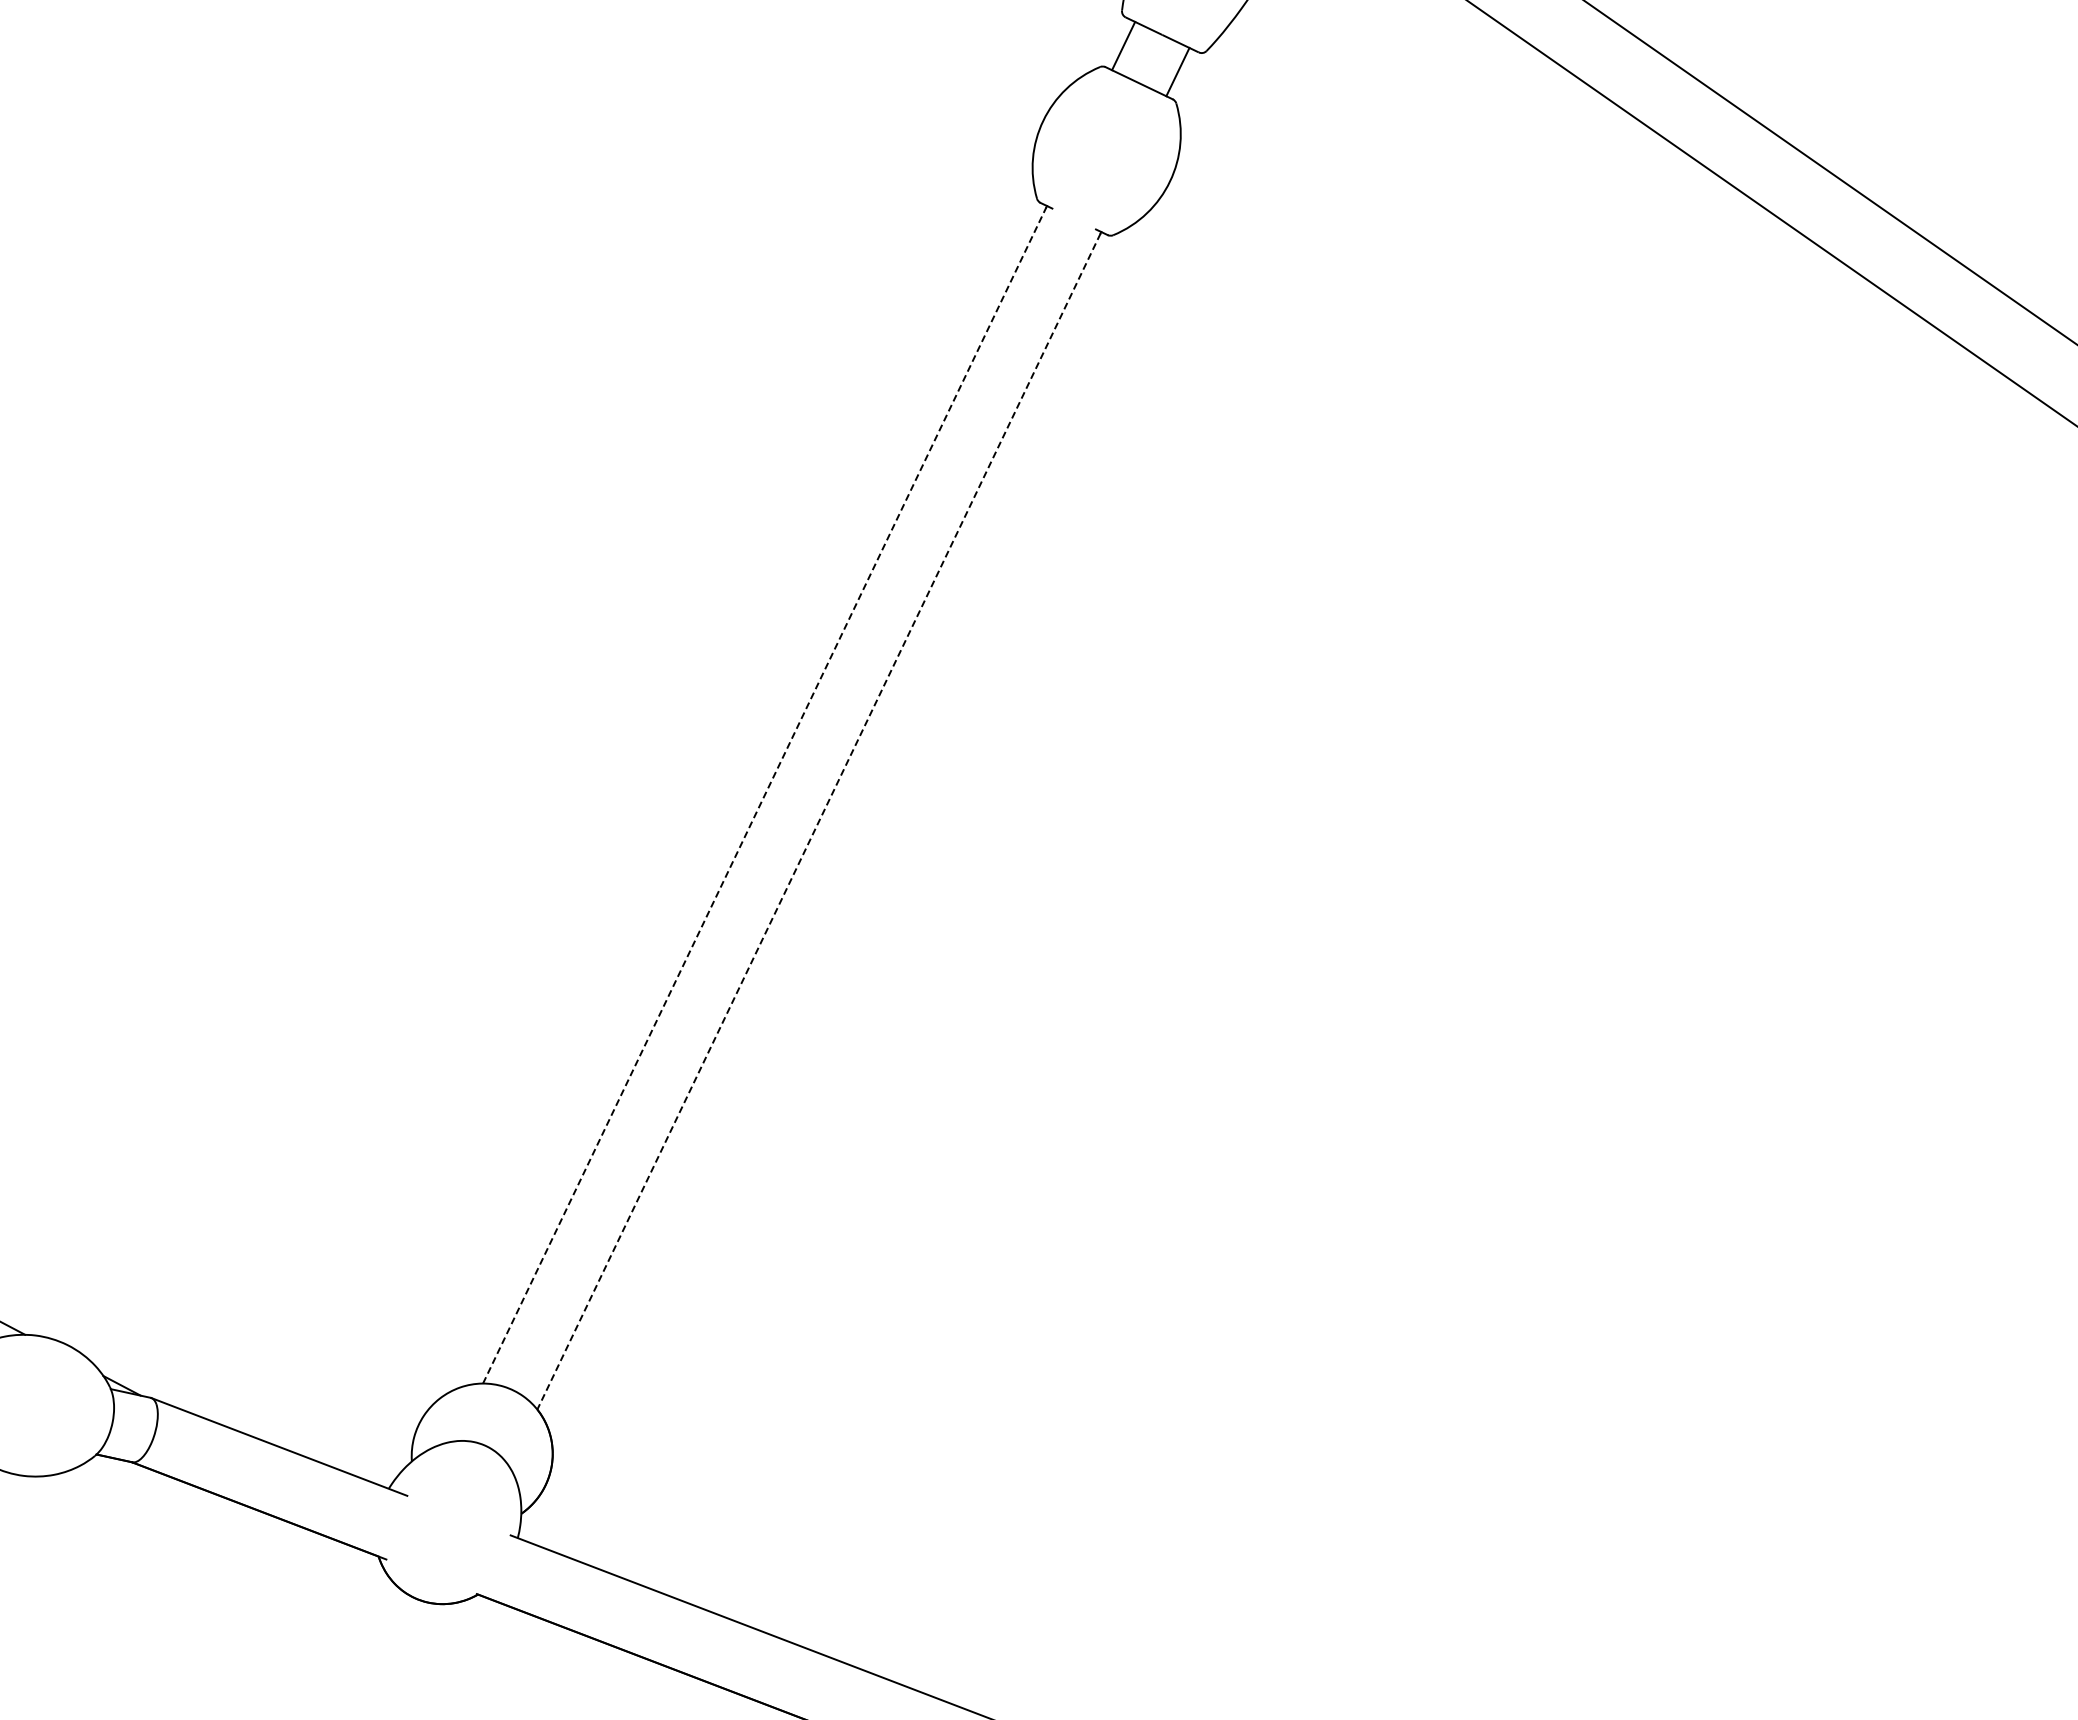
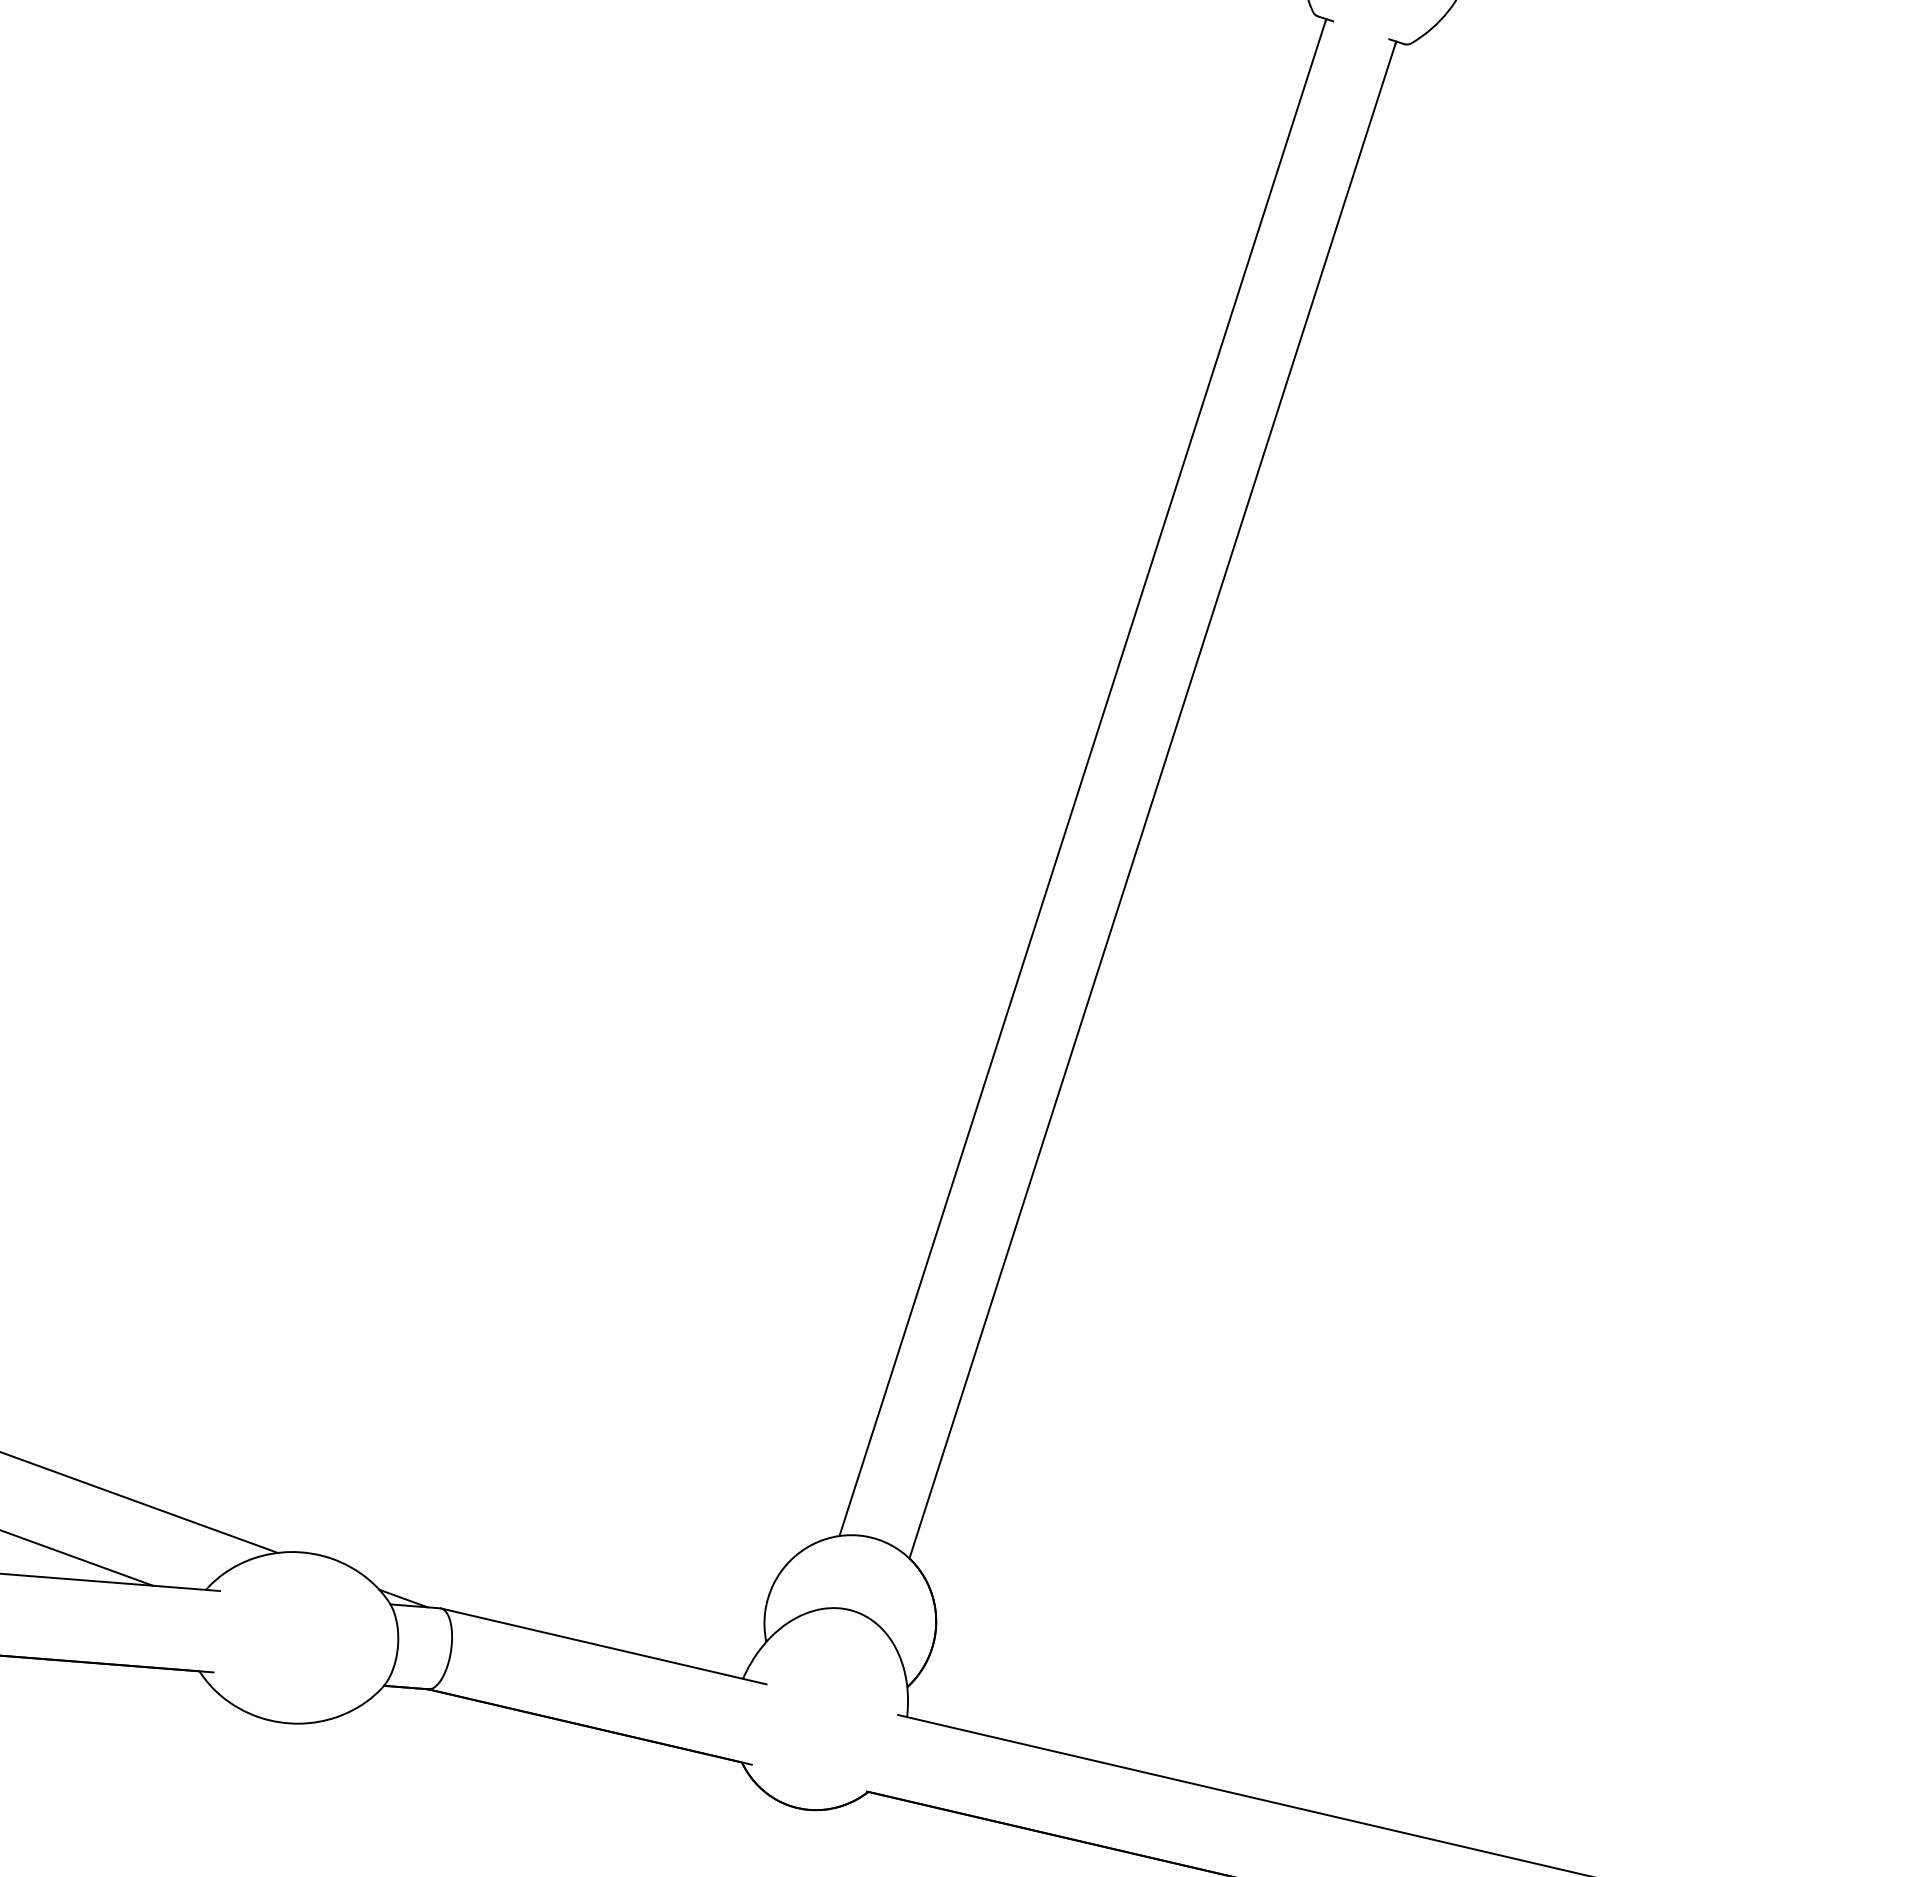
line: (764, 795) -> (1082, 778), dashed -> solid
line: (818, 821) -> (1151, 800), dashed -> solid

